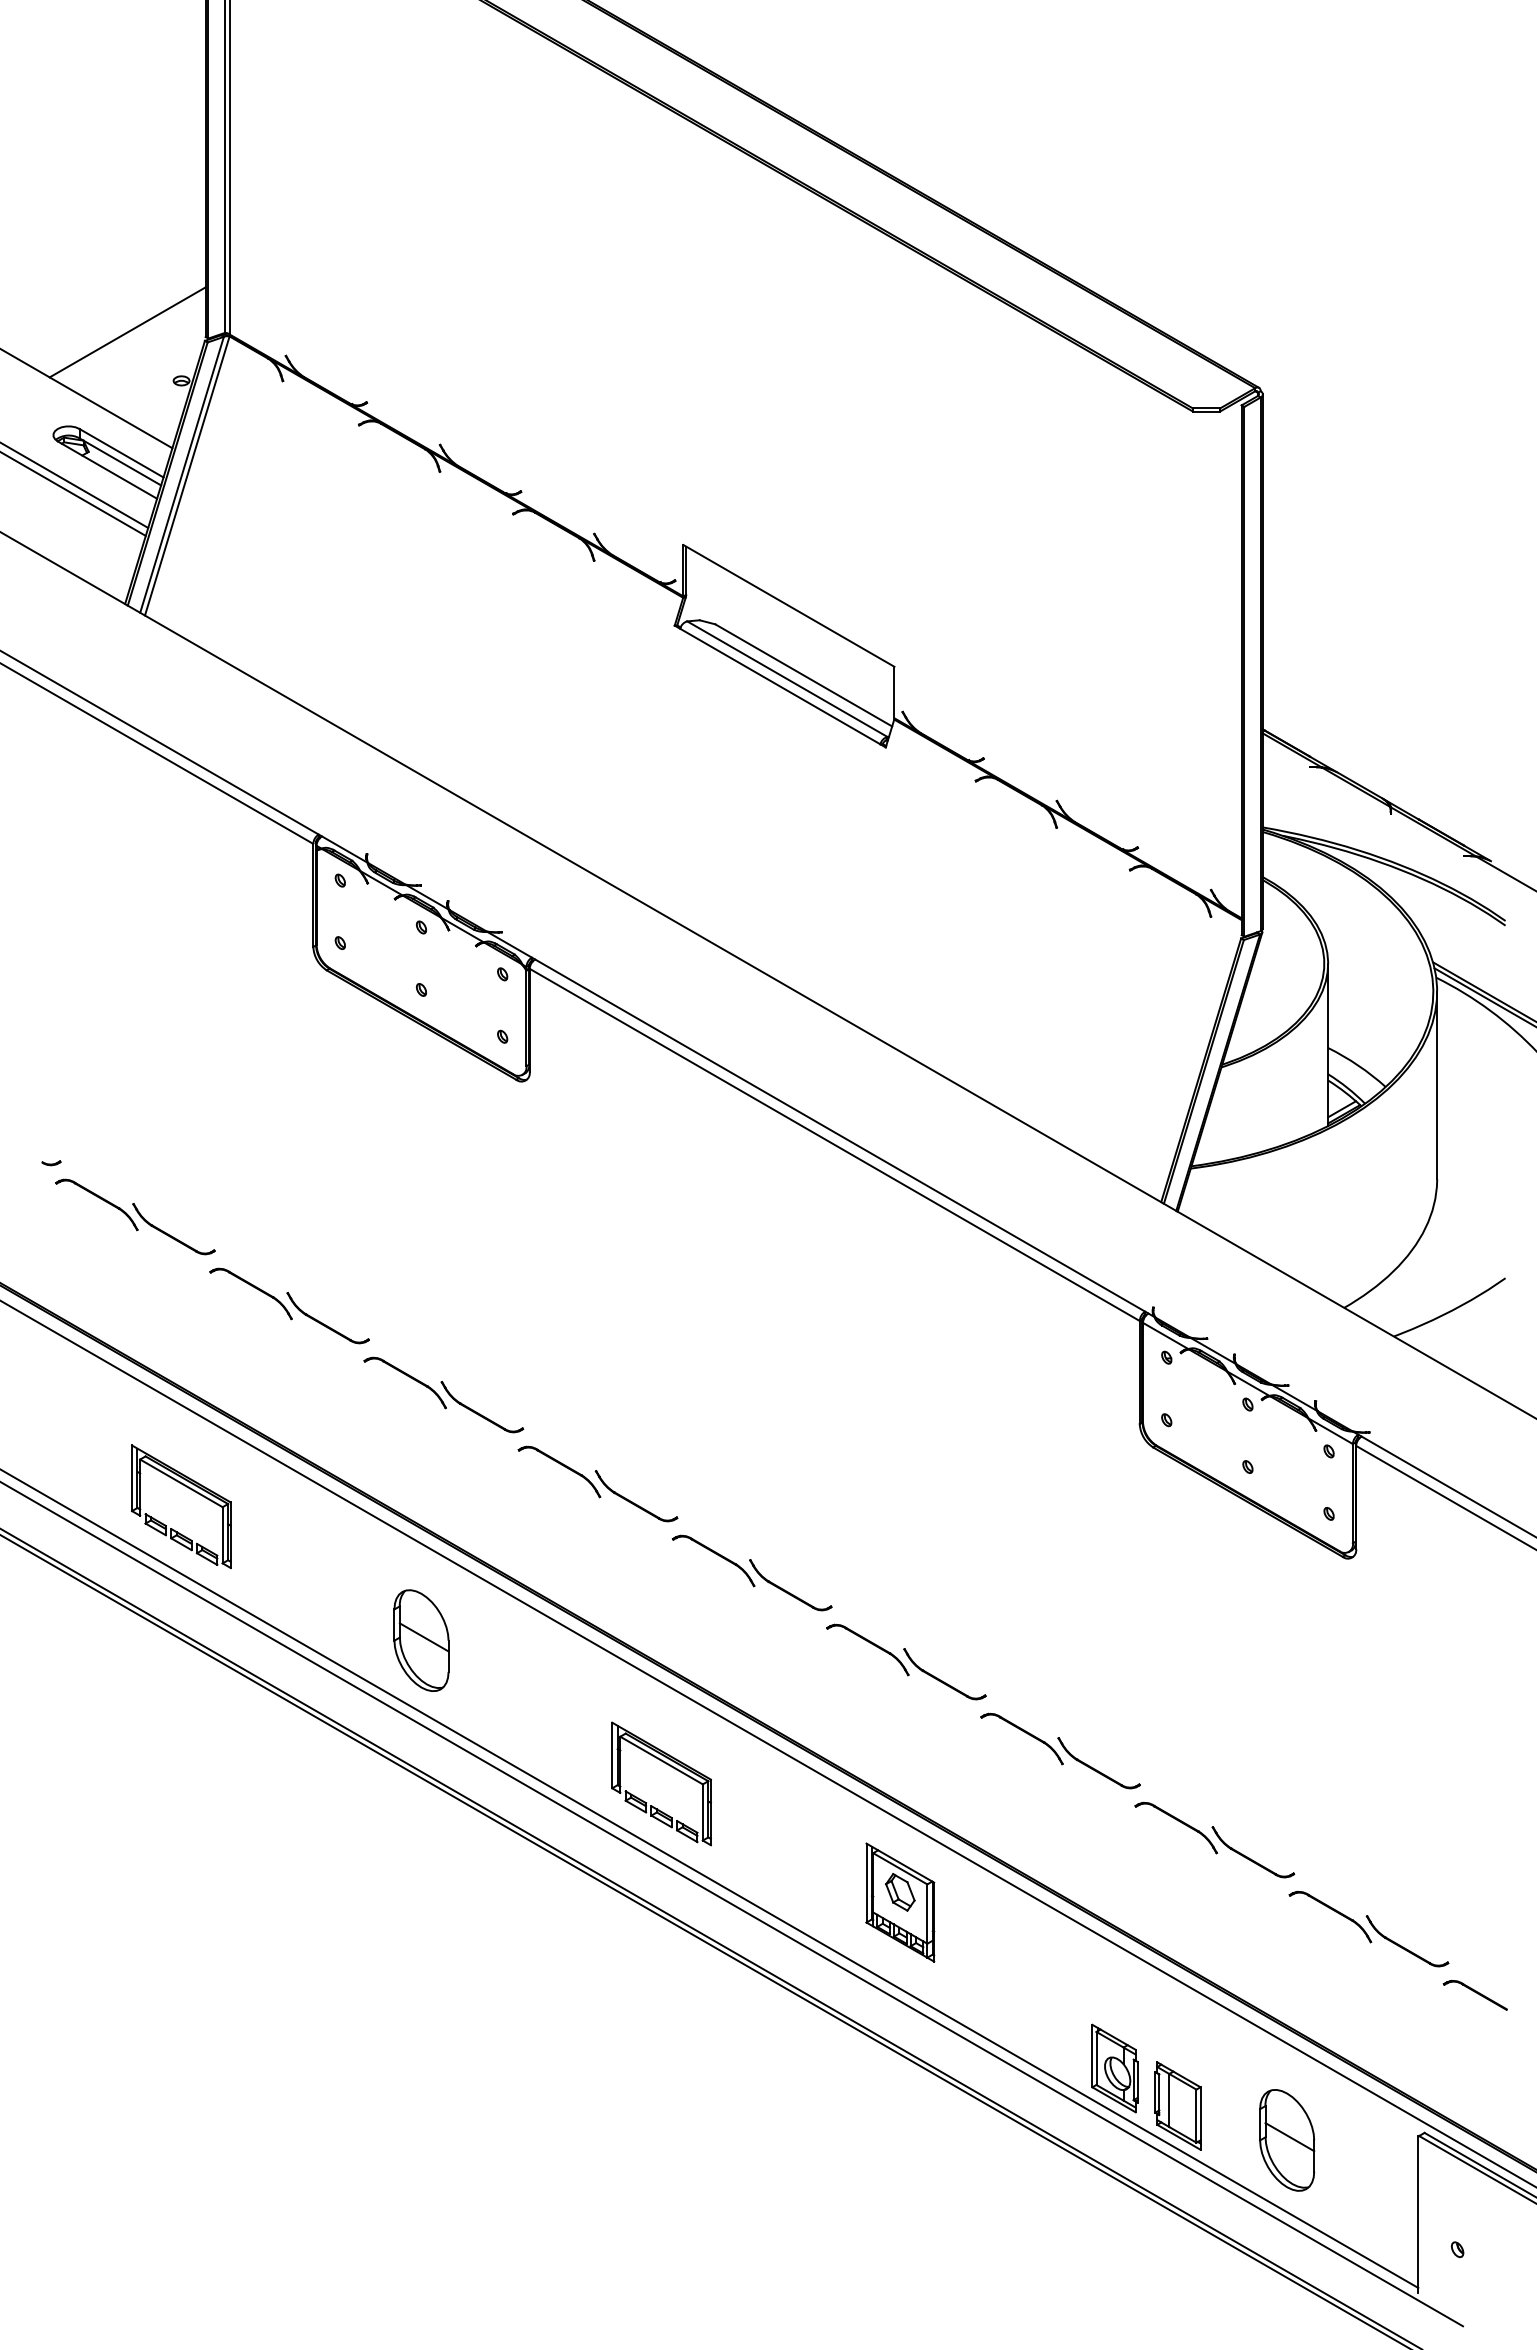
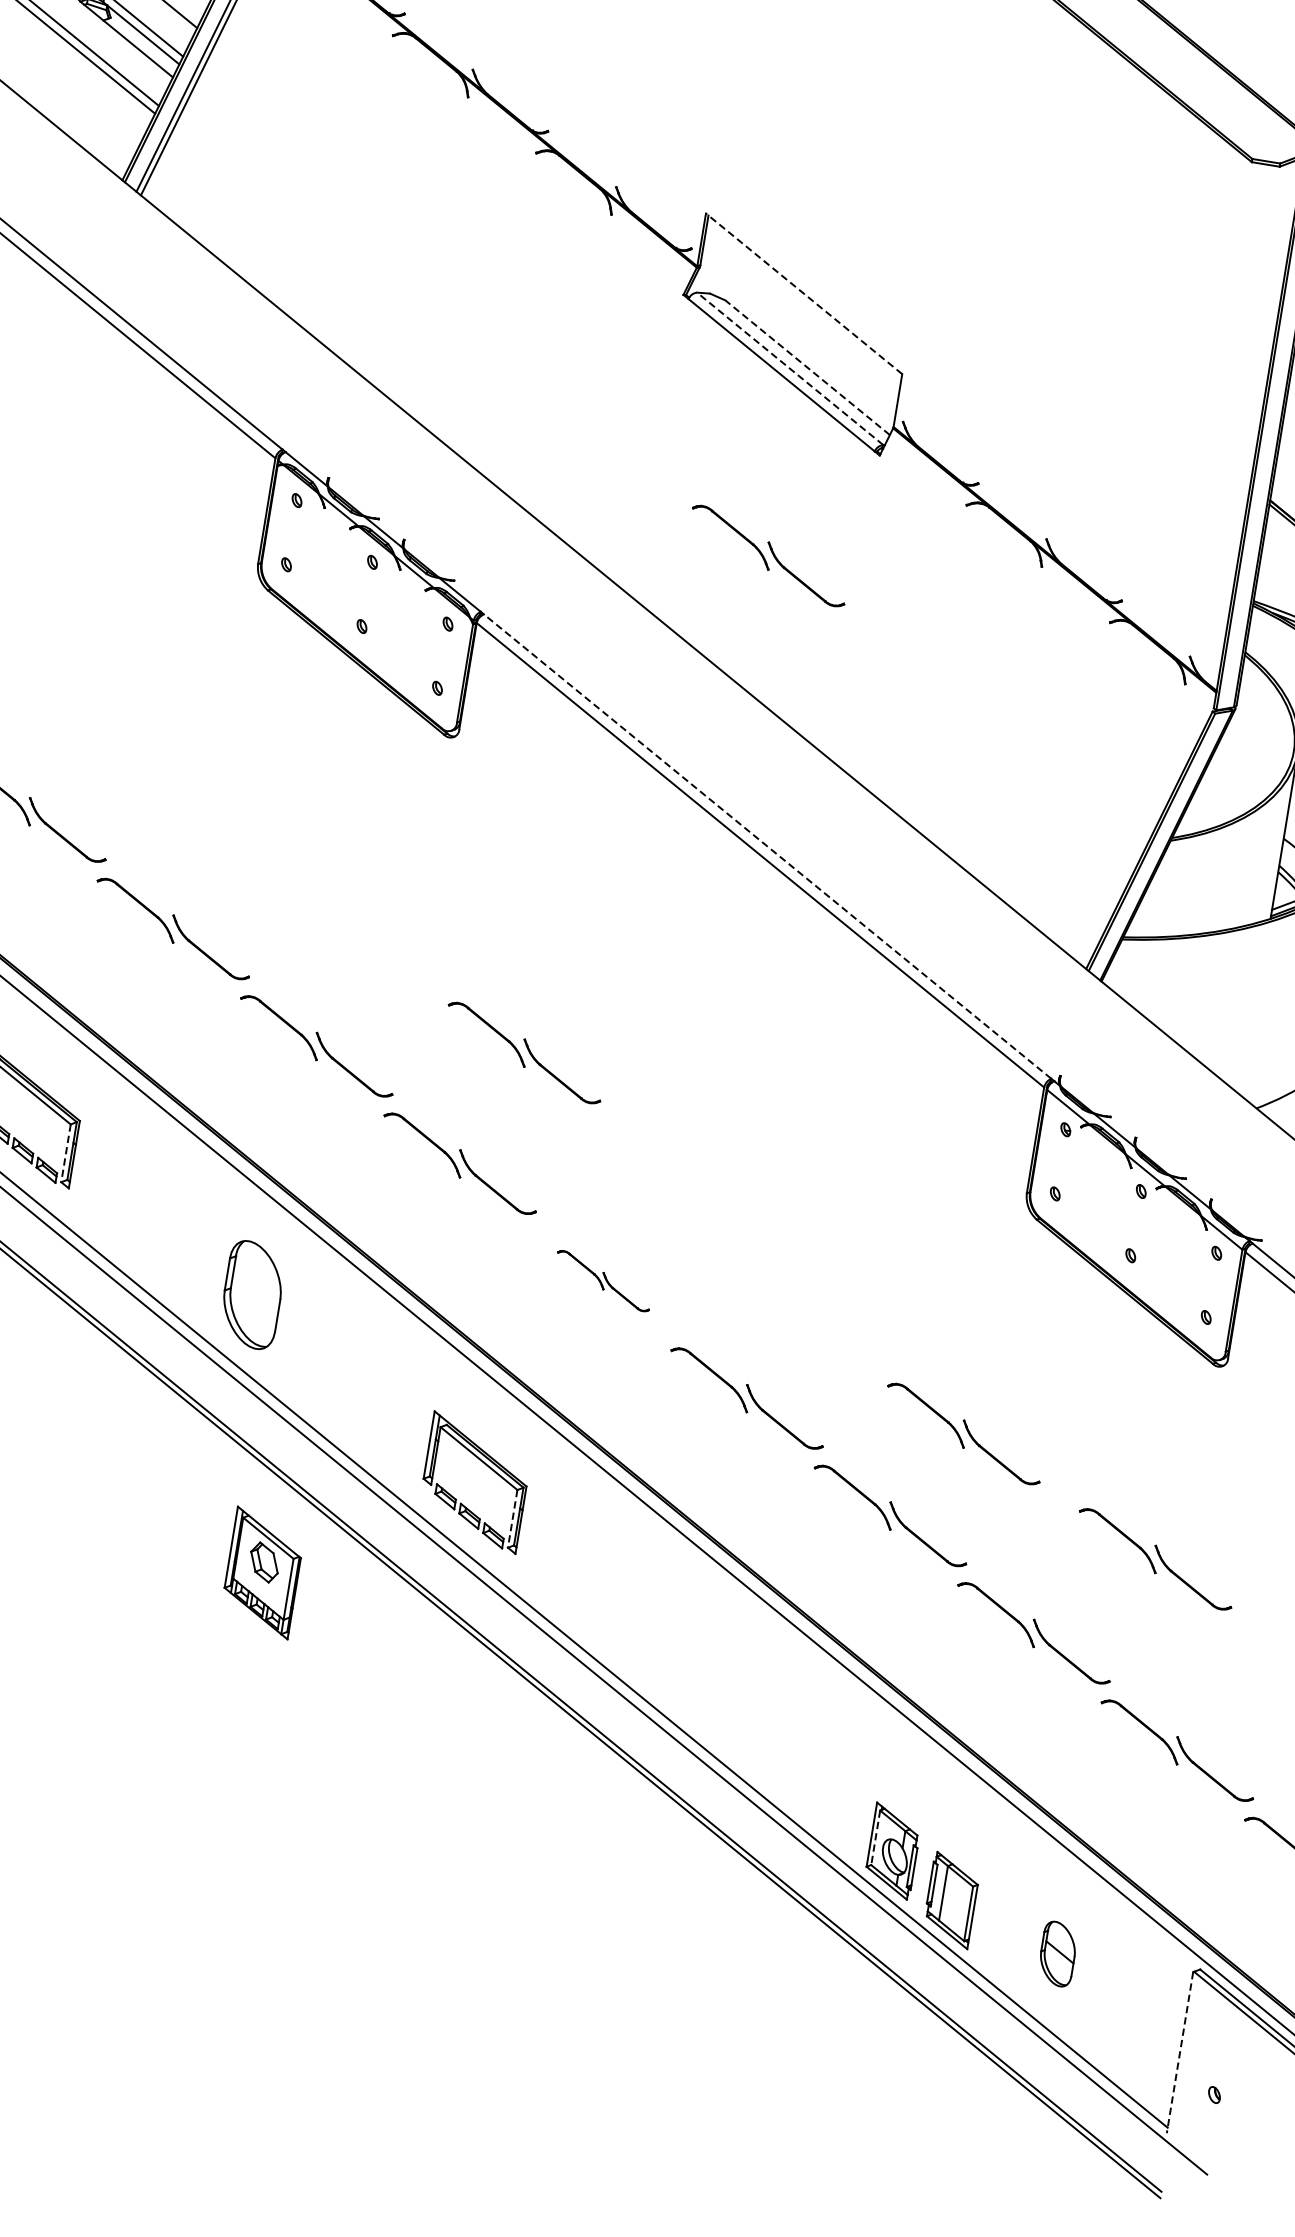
line: (788, 605) -> (803, 293), solid -> dashed
line: (803, 675) -> (807, 367), solid -> dashed
line: (787, 679) -> (790, 369), solid -> dashed
part: (795, 859) -> (768, 555), added
line: (839, 1135) -> (766, 846), solid -> dashed
part: (641, 1369) -> (524, 1053), added
line: (222, 1535) -> (65, 1153), solid -> dashed
part: (751, 1572) -> (603, 1280), size x0.6
line: (423, 1637) -> (255, 1292), removed
part: (1117, 1661) -> (964, 1433), added
part: (1318, 1750) -> (1155, 1558), added
line: (702, 1812) -> (512, 1518), solid -> dashed
part: (900, 1902) -> (262, 1572), moved
line: (1096, 2058) -> (875, 1837), solid -> dashed
part: (1287, 2140) -> (1058, 1954), size x0.6
line: (1418, 2215) -> (1180, 2053), solid -> dashed

